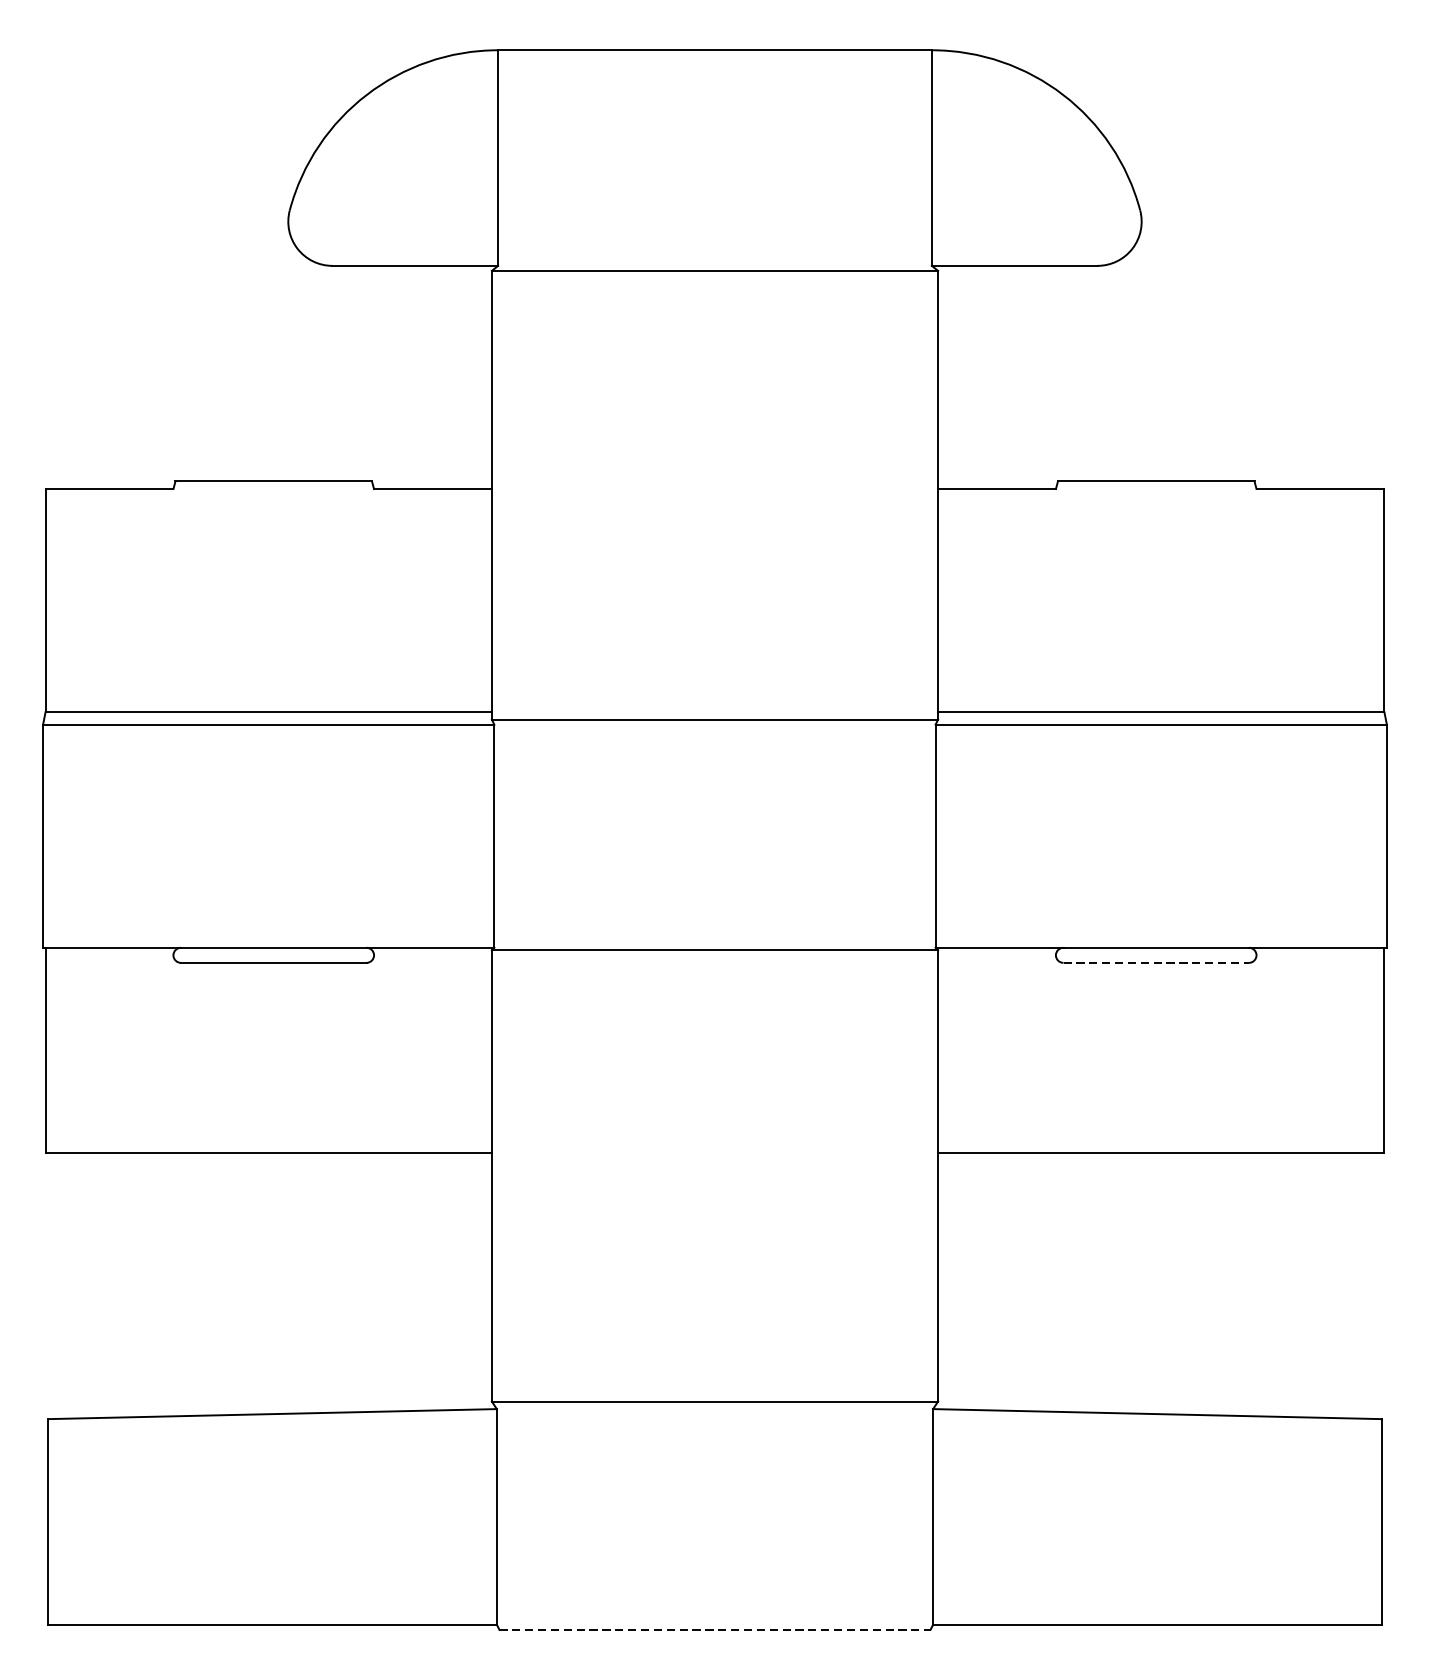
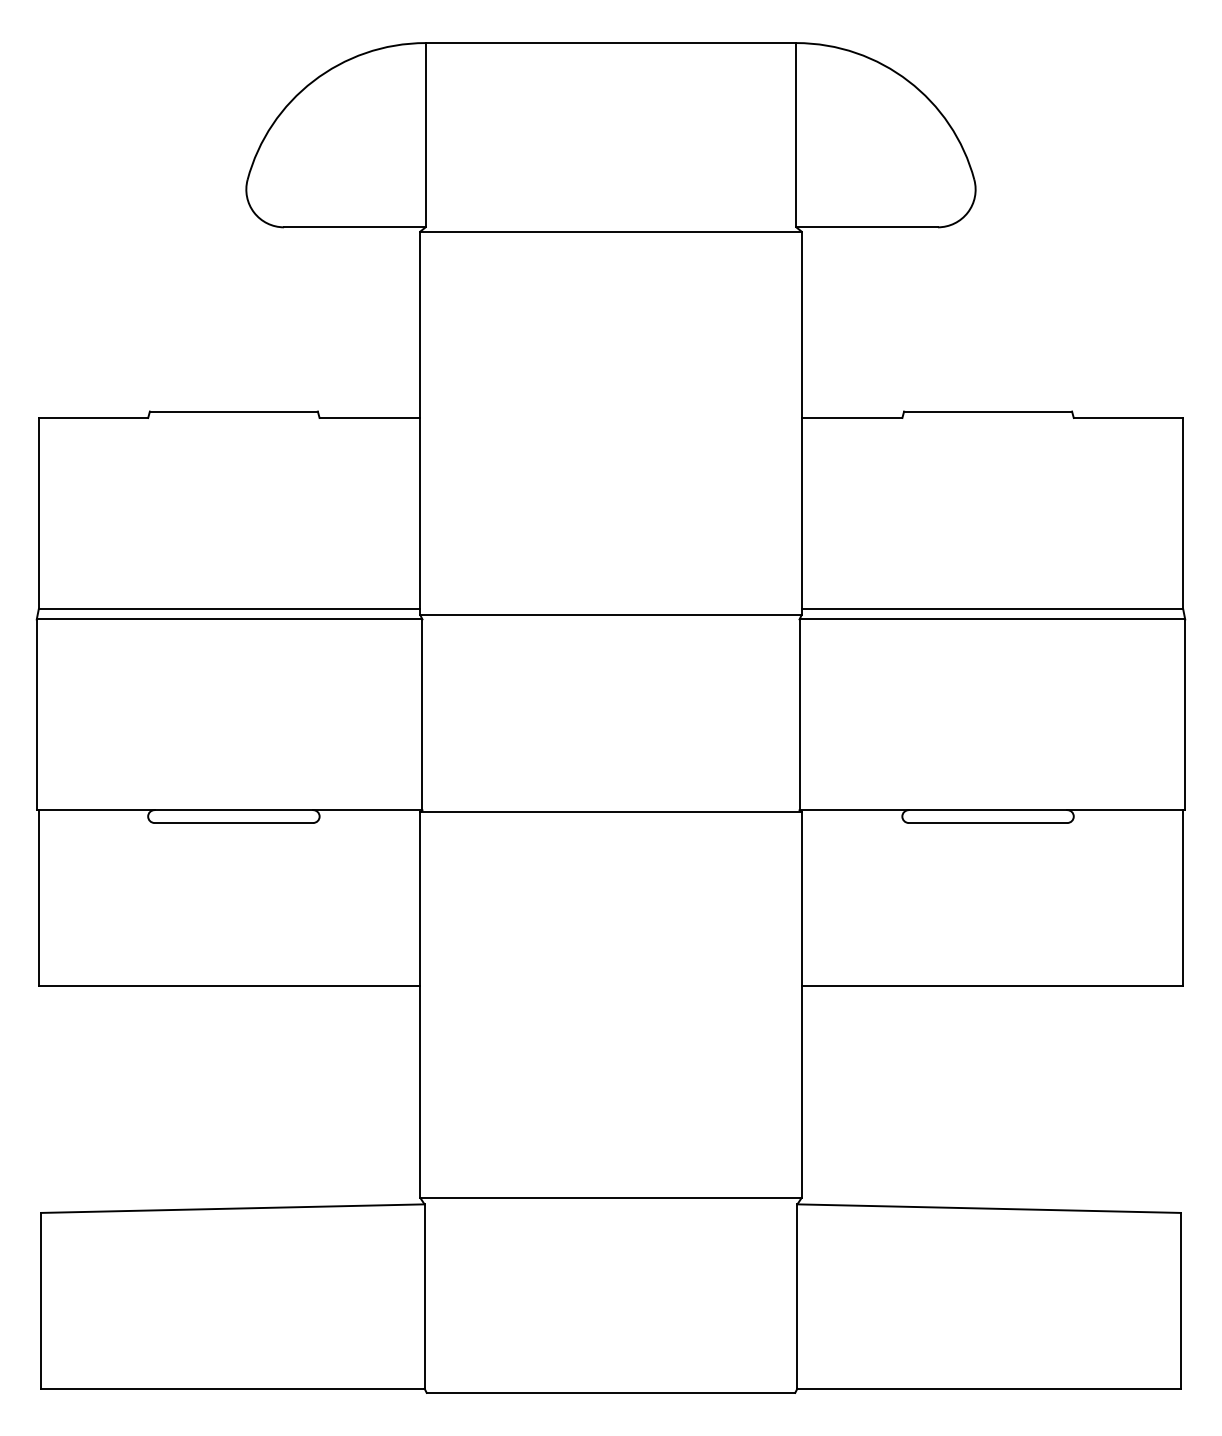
line: (1156, 962) -> (988, 822), dashed -> solid
line: (715, 1629) -> (611, 1392), dashed -> solid

